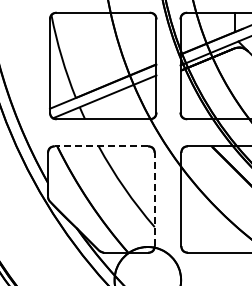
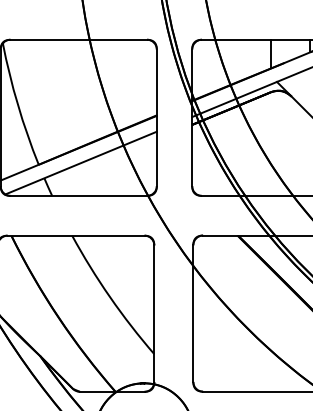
line: (101, 146) -> (76, 235), dashed -> solid
line: (154, 199) -> (153, 313), dashed -> solid

